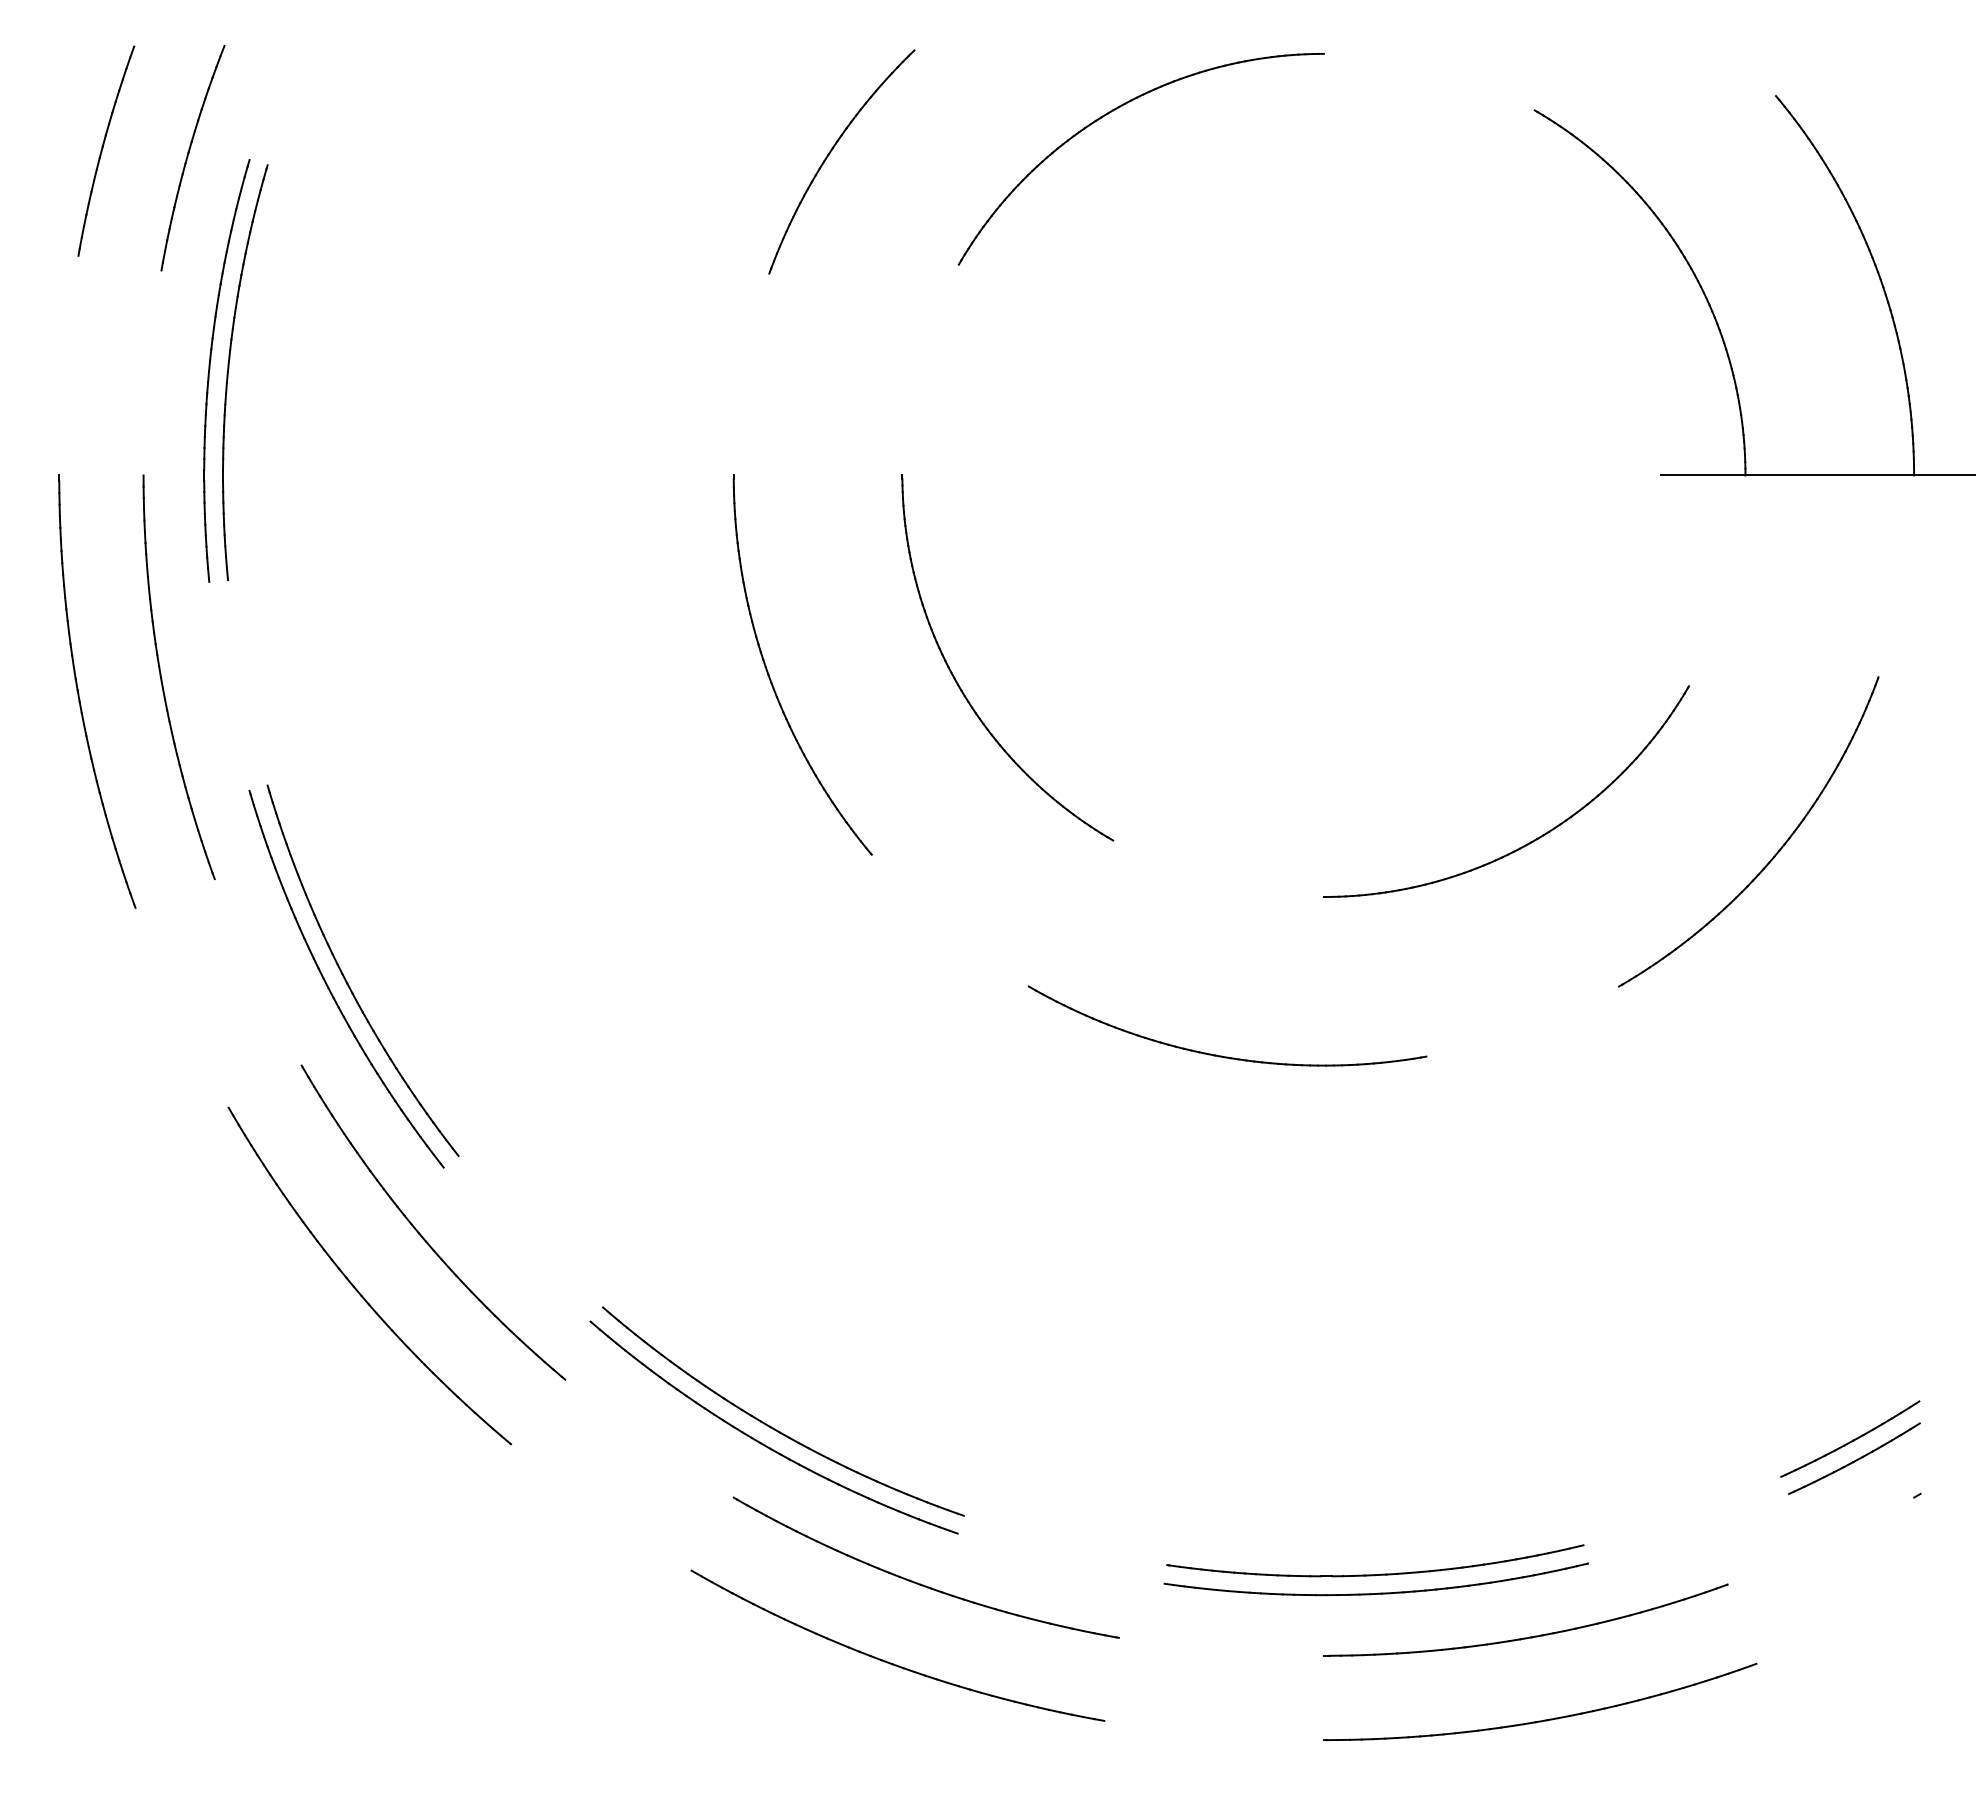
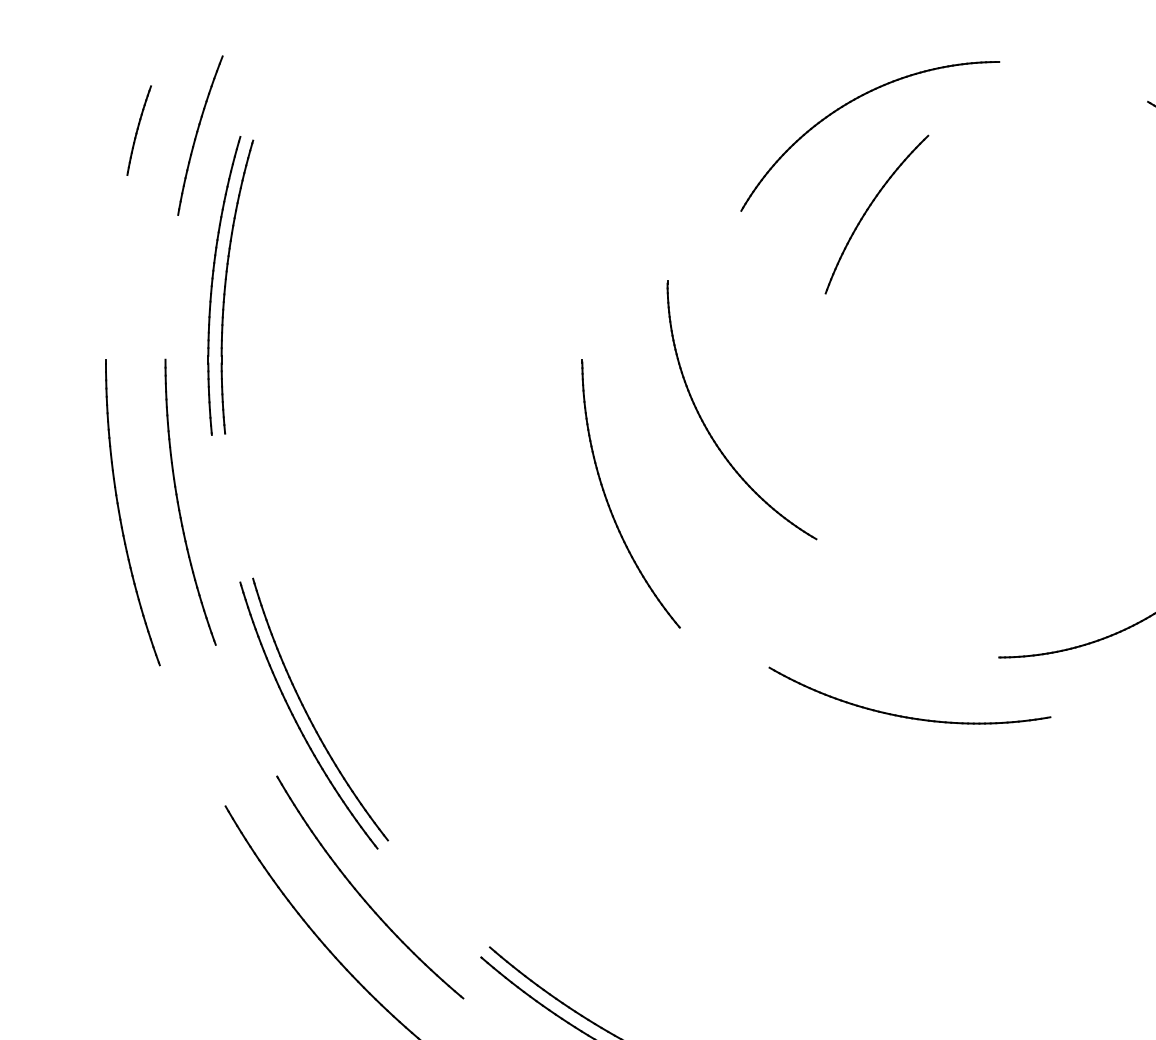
part: (106, 150) -> (139, 130), size x0.6
part: (829, 155) -> (868, 210), moved
part: (960, 686) -> (708, 430), moved
part: (1222, 1055) -> (906, 716), moved

